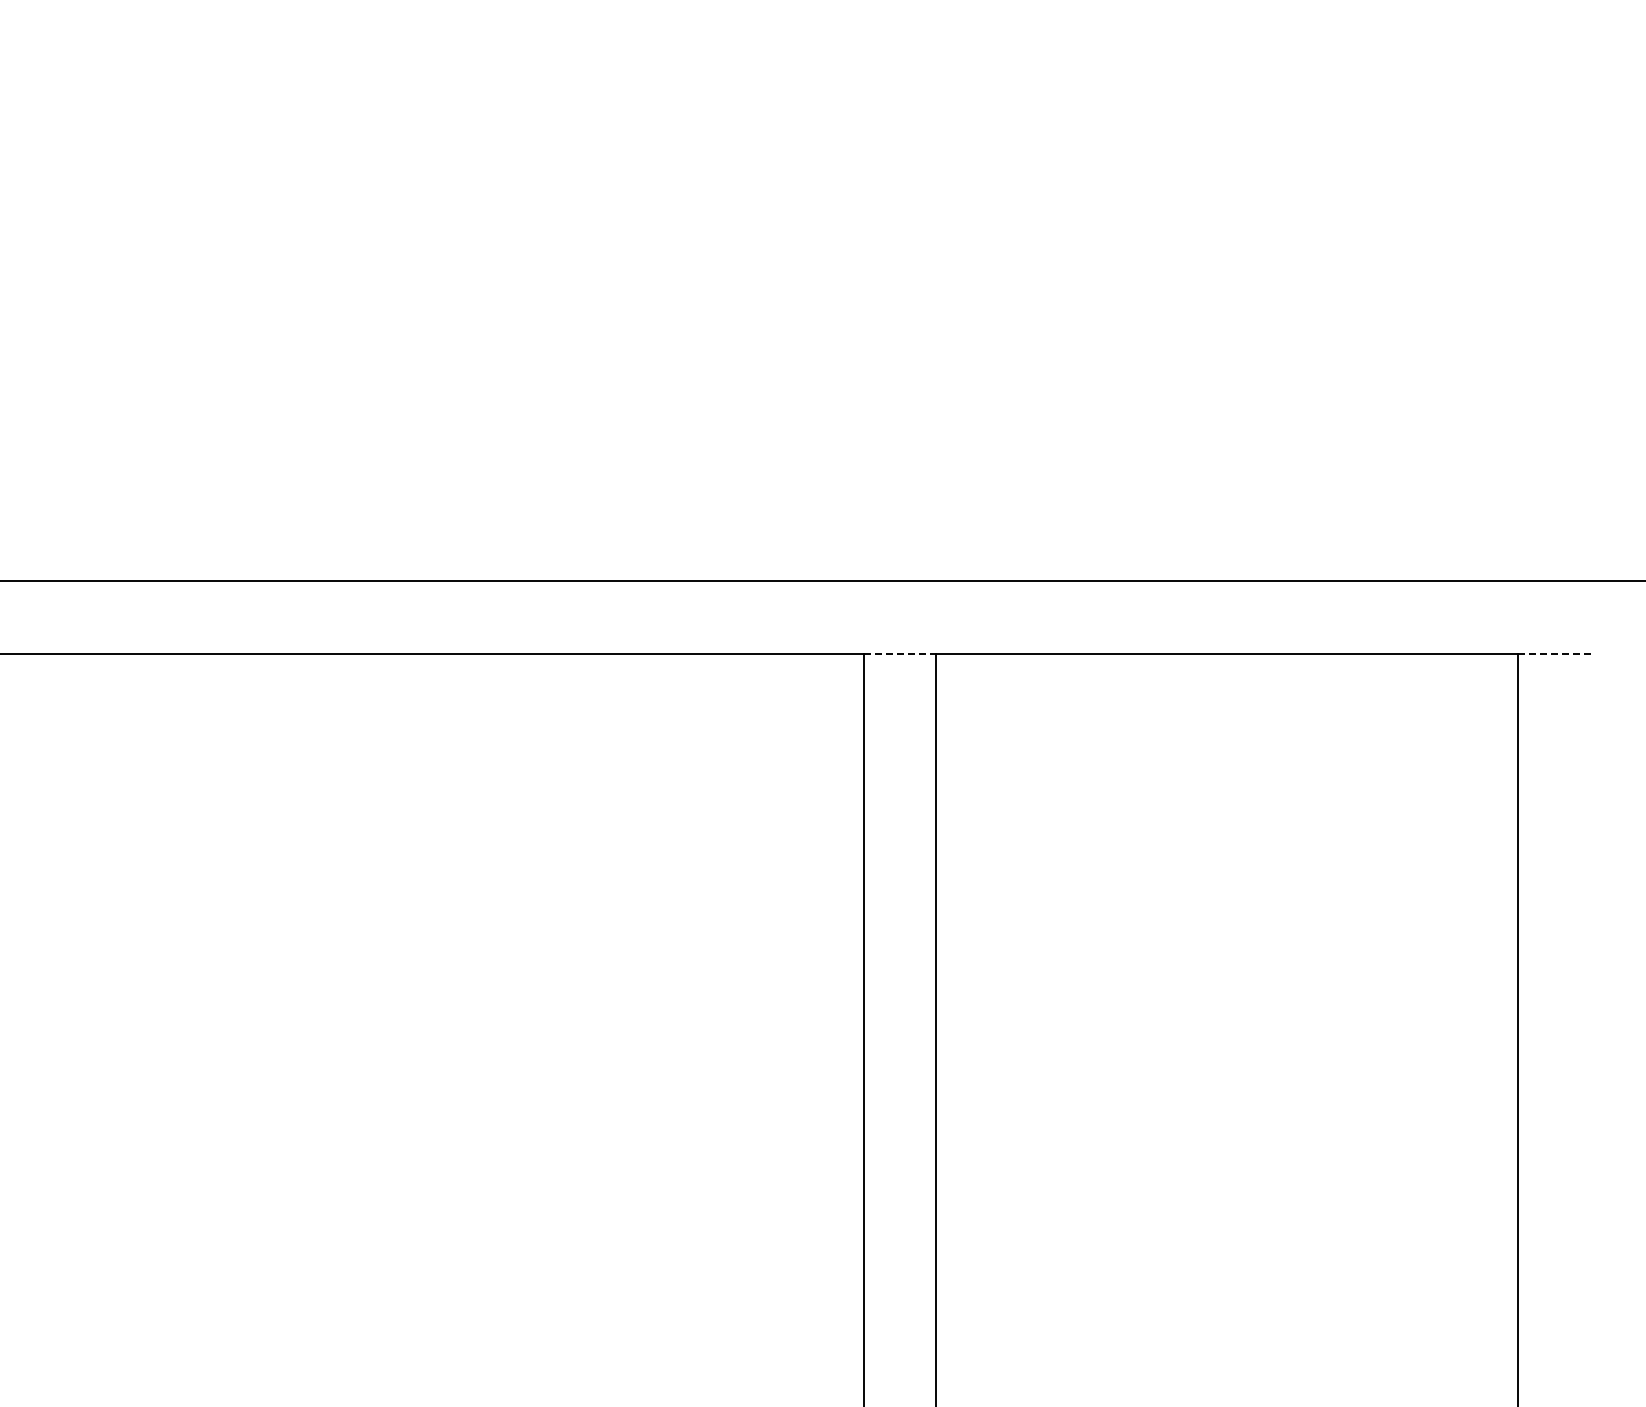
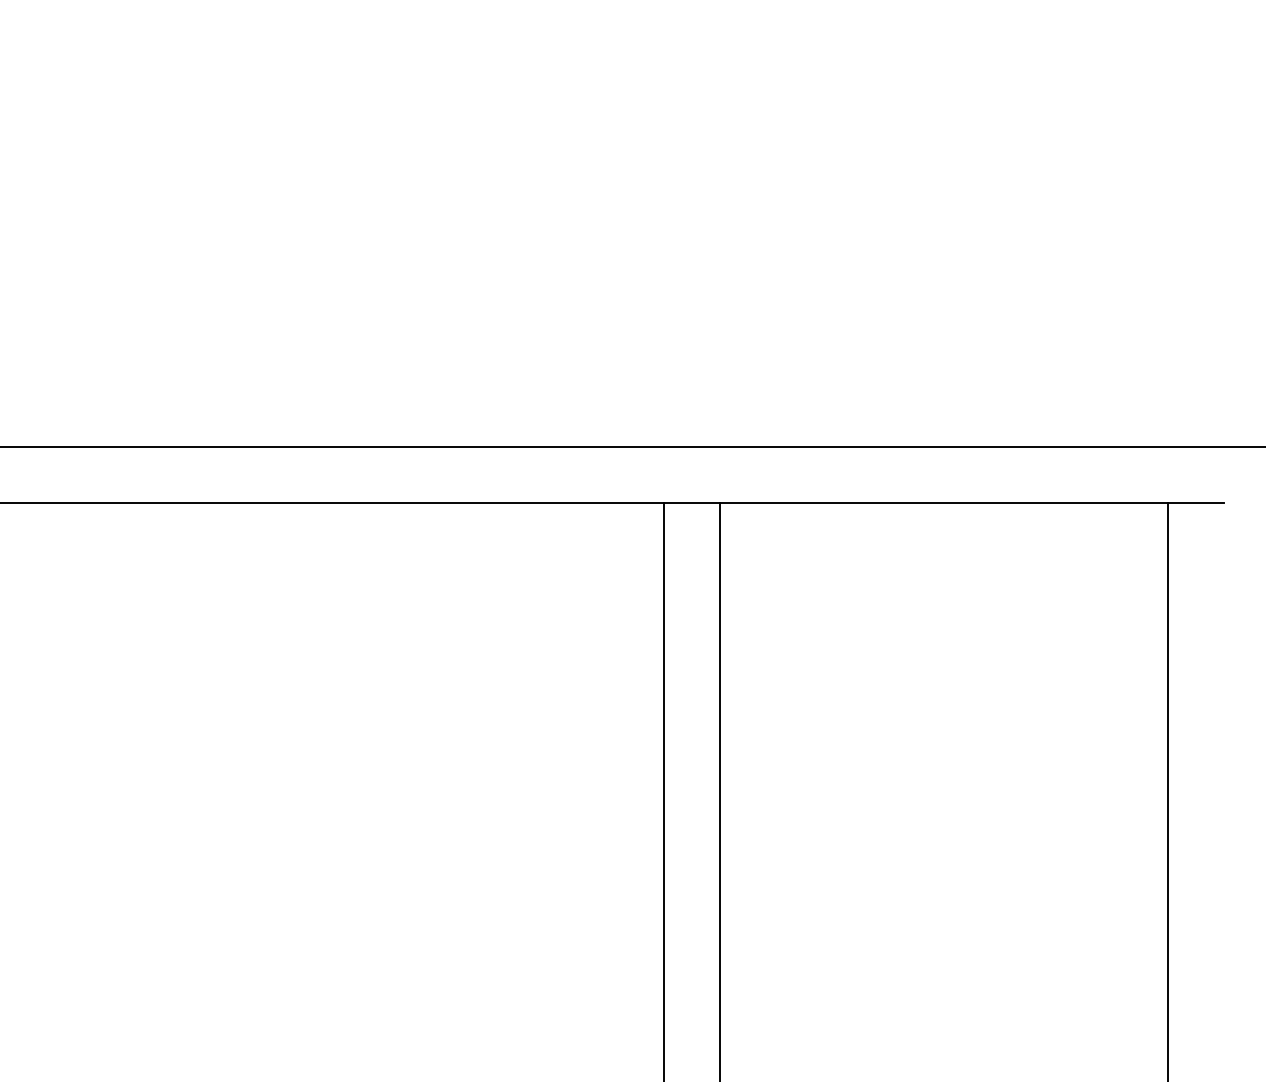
line: (900, 653) -> (692, 502), dashed -> solid
line: (1555, 653) -> (1196, 502), dashed -> solid

